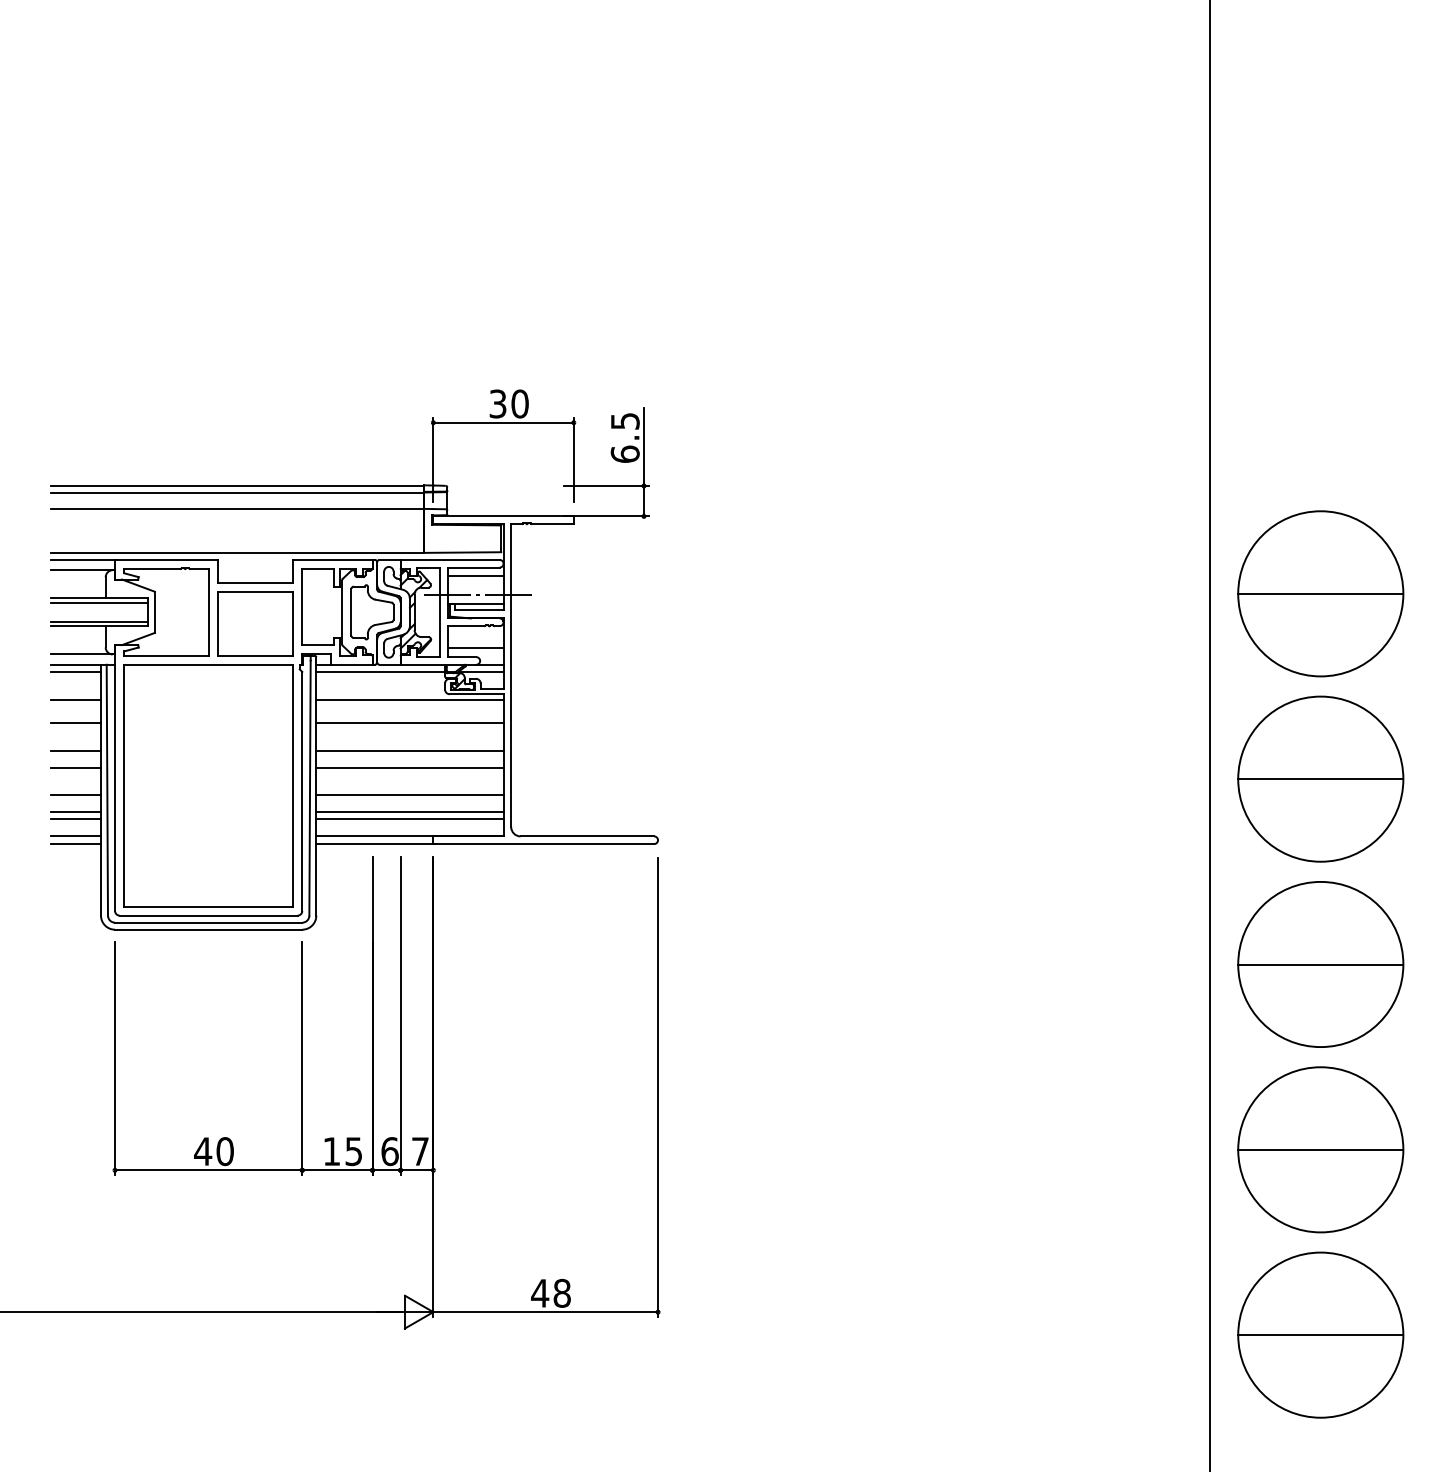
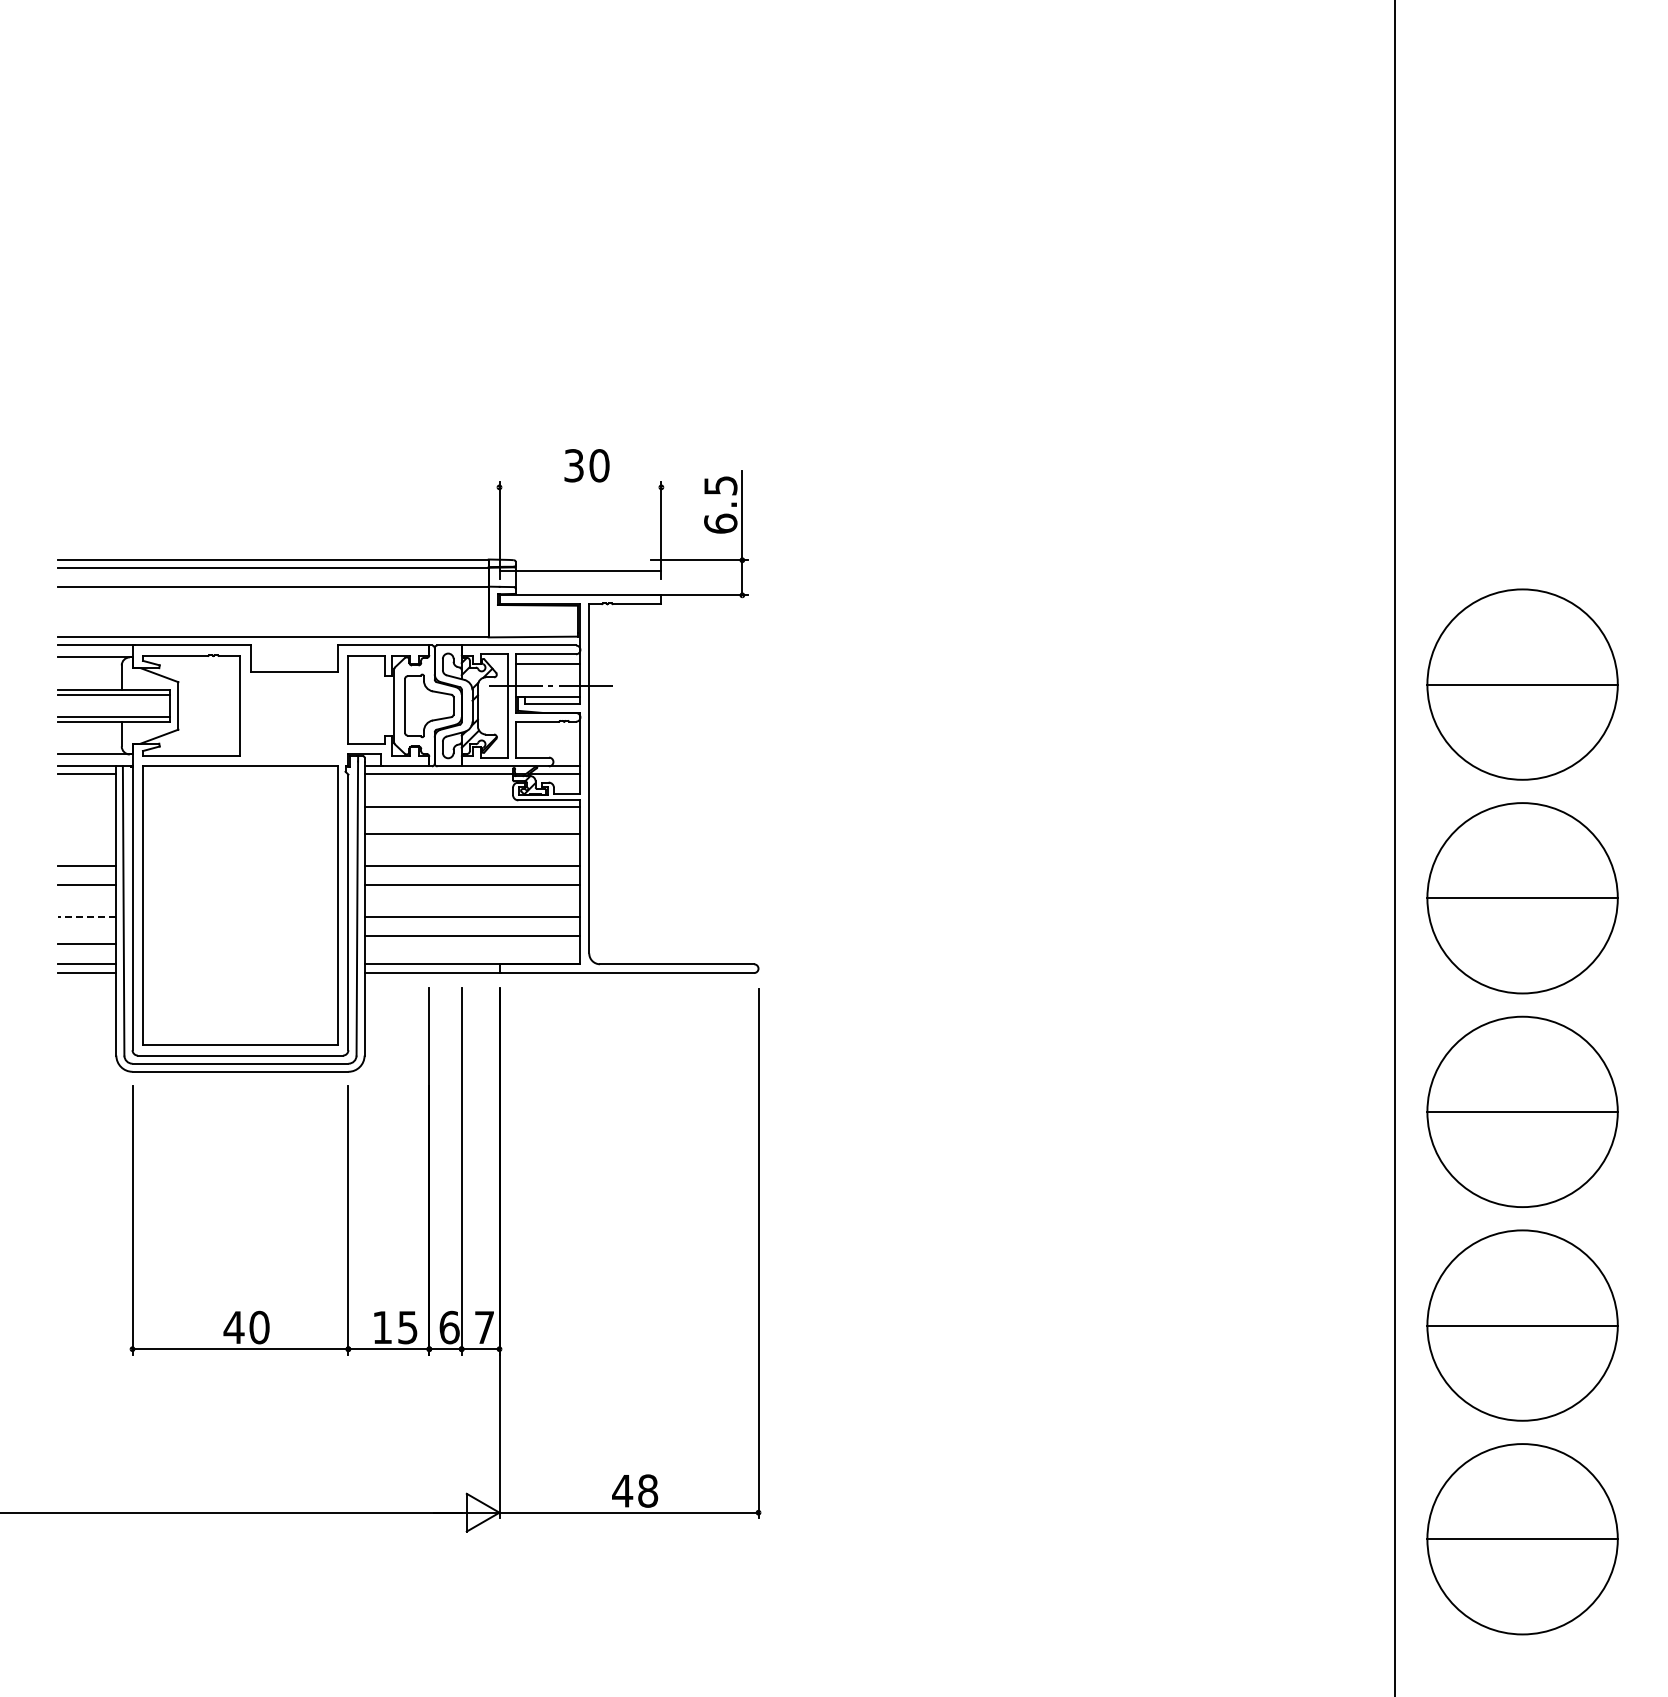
line: (503, 422) -> (580, 571), moved
part: (255, 624) -> (294, 719), removed
line: (475, 648) -> (548, 747), removed
line: (75, 699) -> (87, 806), removed
line: (75, 722) -> (87, 833), removed
line: (75, 794) -> (86, 916), solid -> dashed
line: (75, 811) -> (87, 935), removed
line: (409, 818) -> (472, 943), removed

